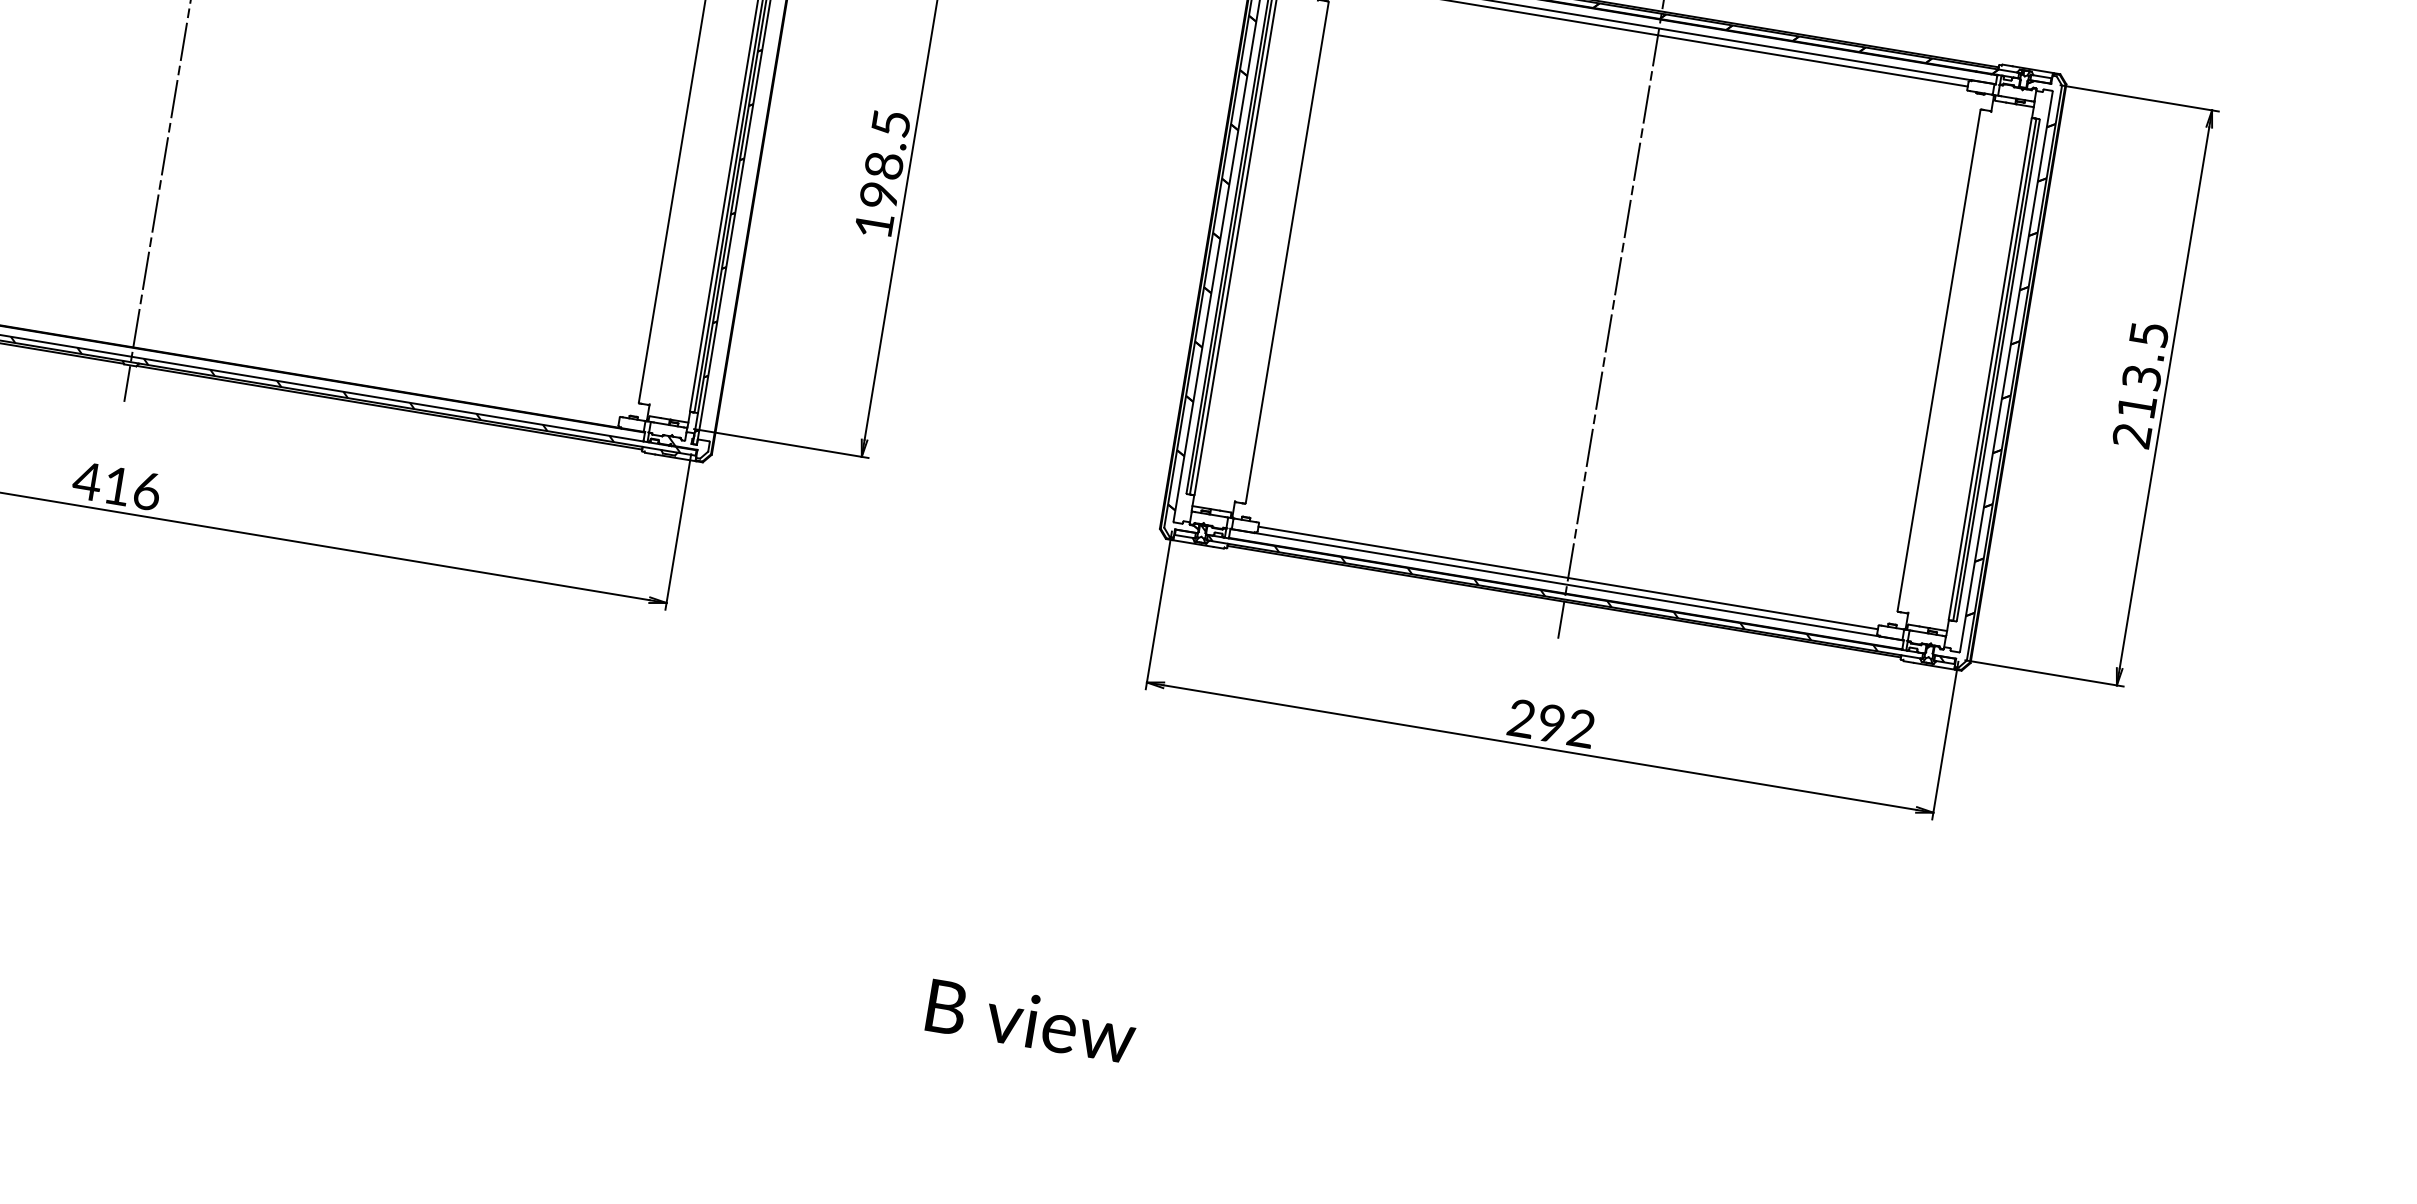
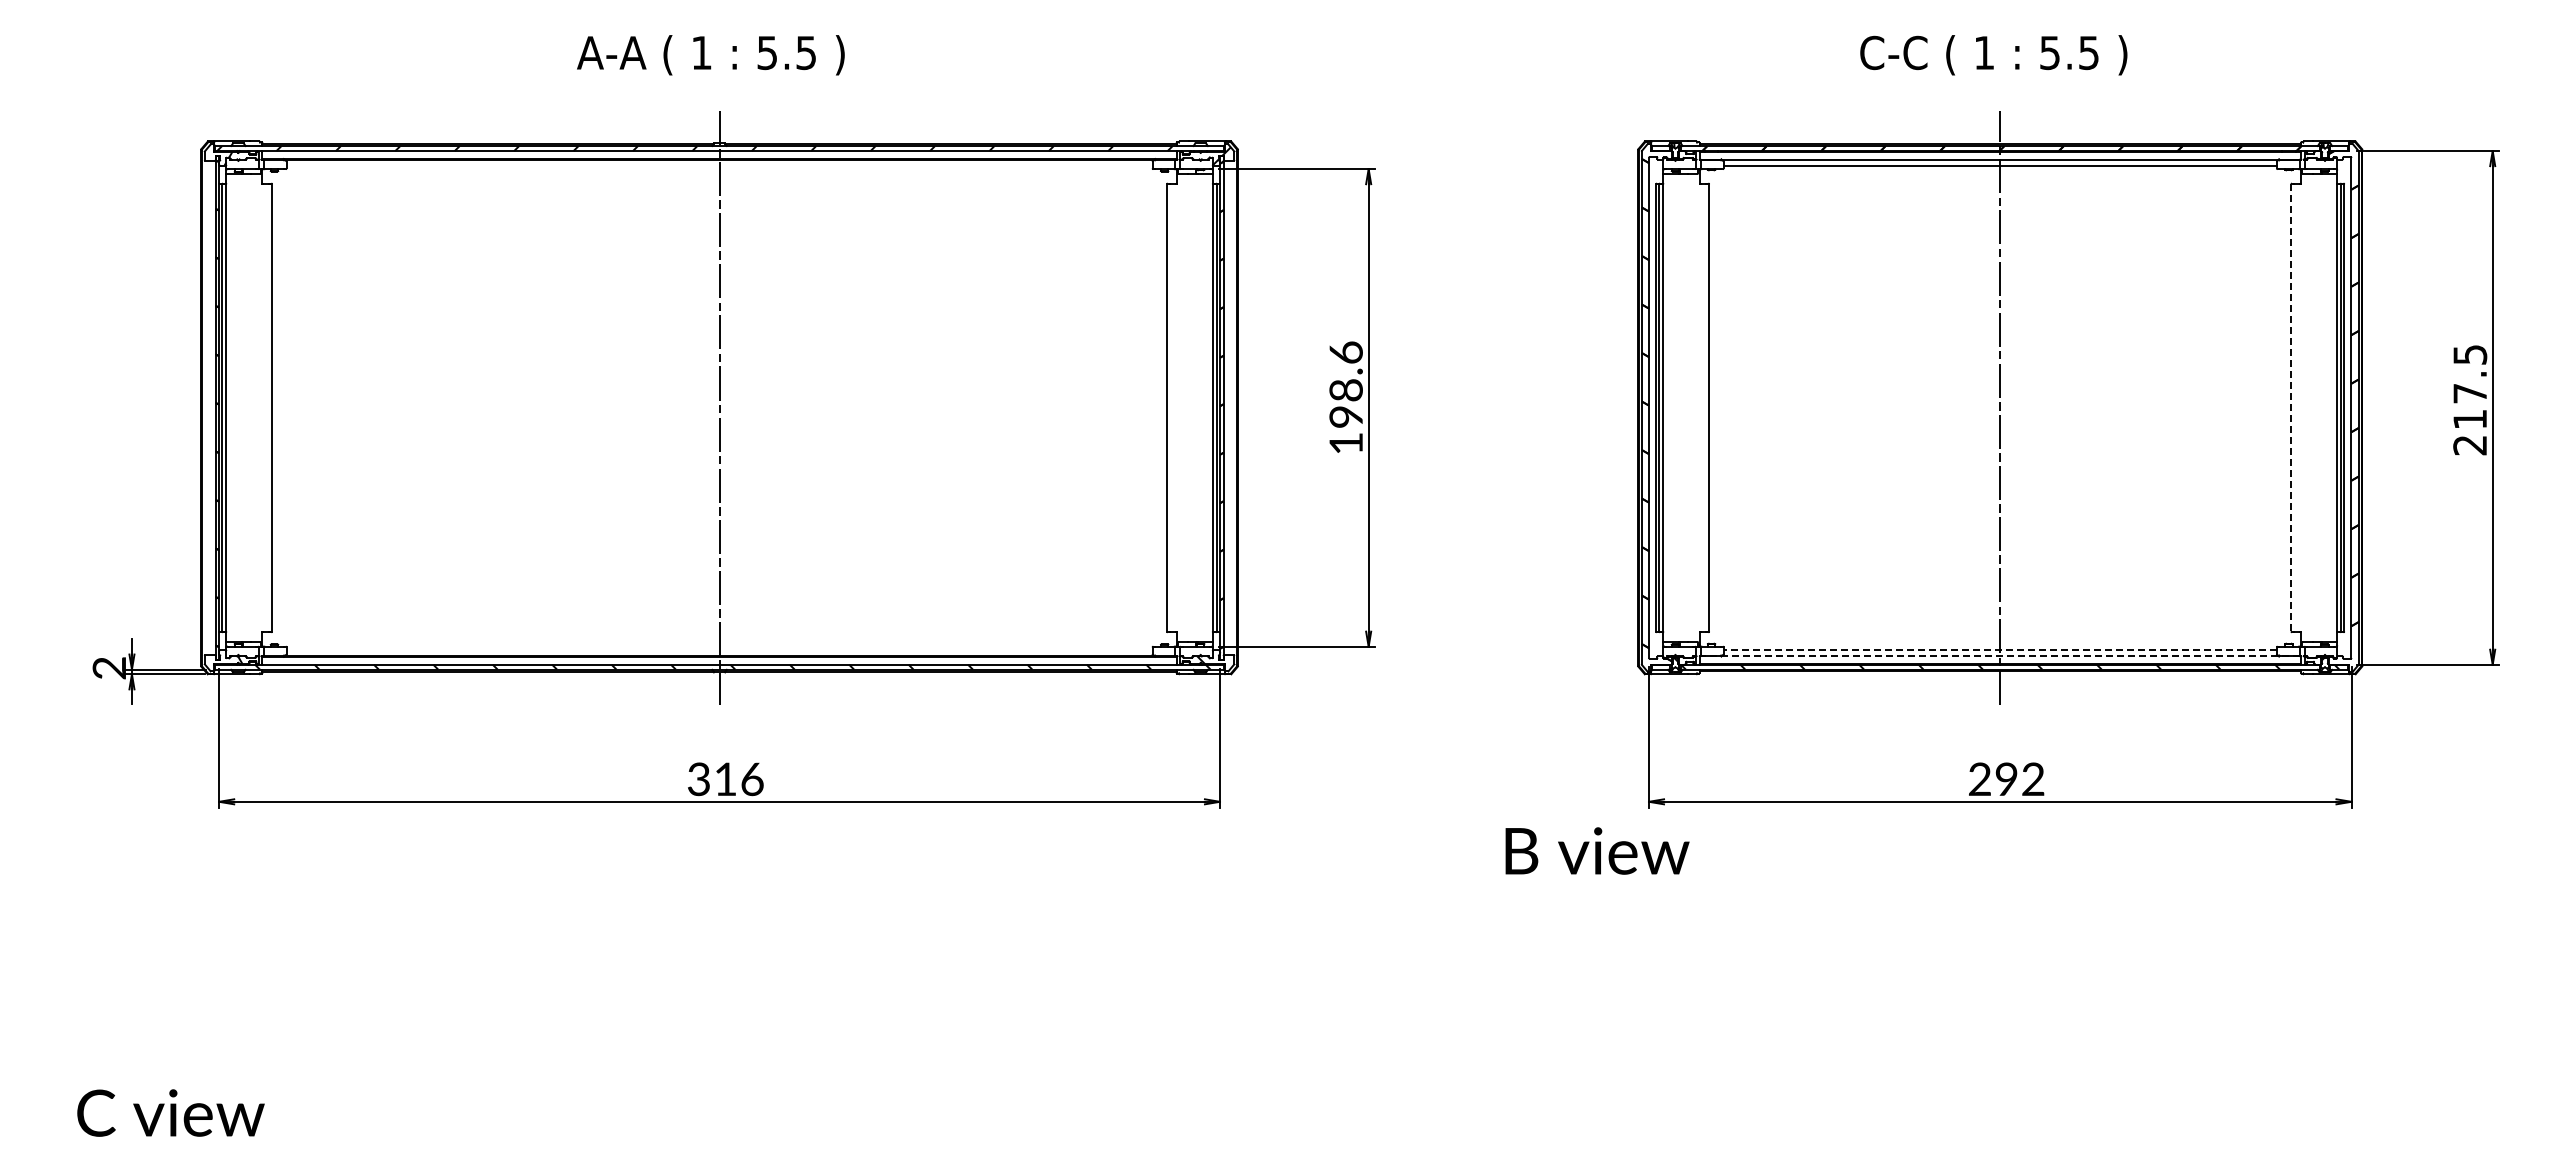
text: (890, 123) -> (1345, 352), 198.5 -> 198.6
line: (1939, 360) -> (2291, 407), solid -> dashed
text: (2142, 377) -> (2470, 393), 213.5 -> 217.5
text: (86, 481) -> (698, 779), 416 -> 316
line: (1568, 578) -> (2000, 650), solid -> dashed
line: (1567, 584) -> (2000, 656), solid -> dashed
text: (1031, 1020) -> (1597, 850), moved

